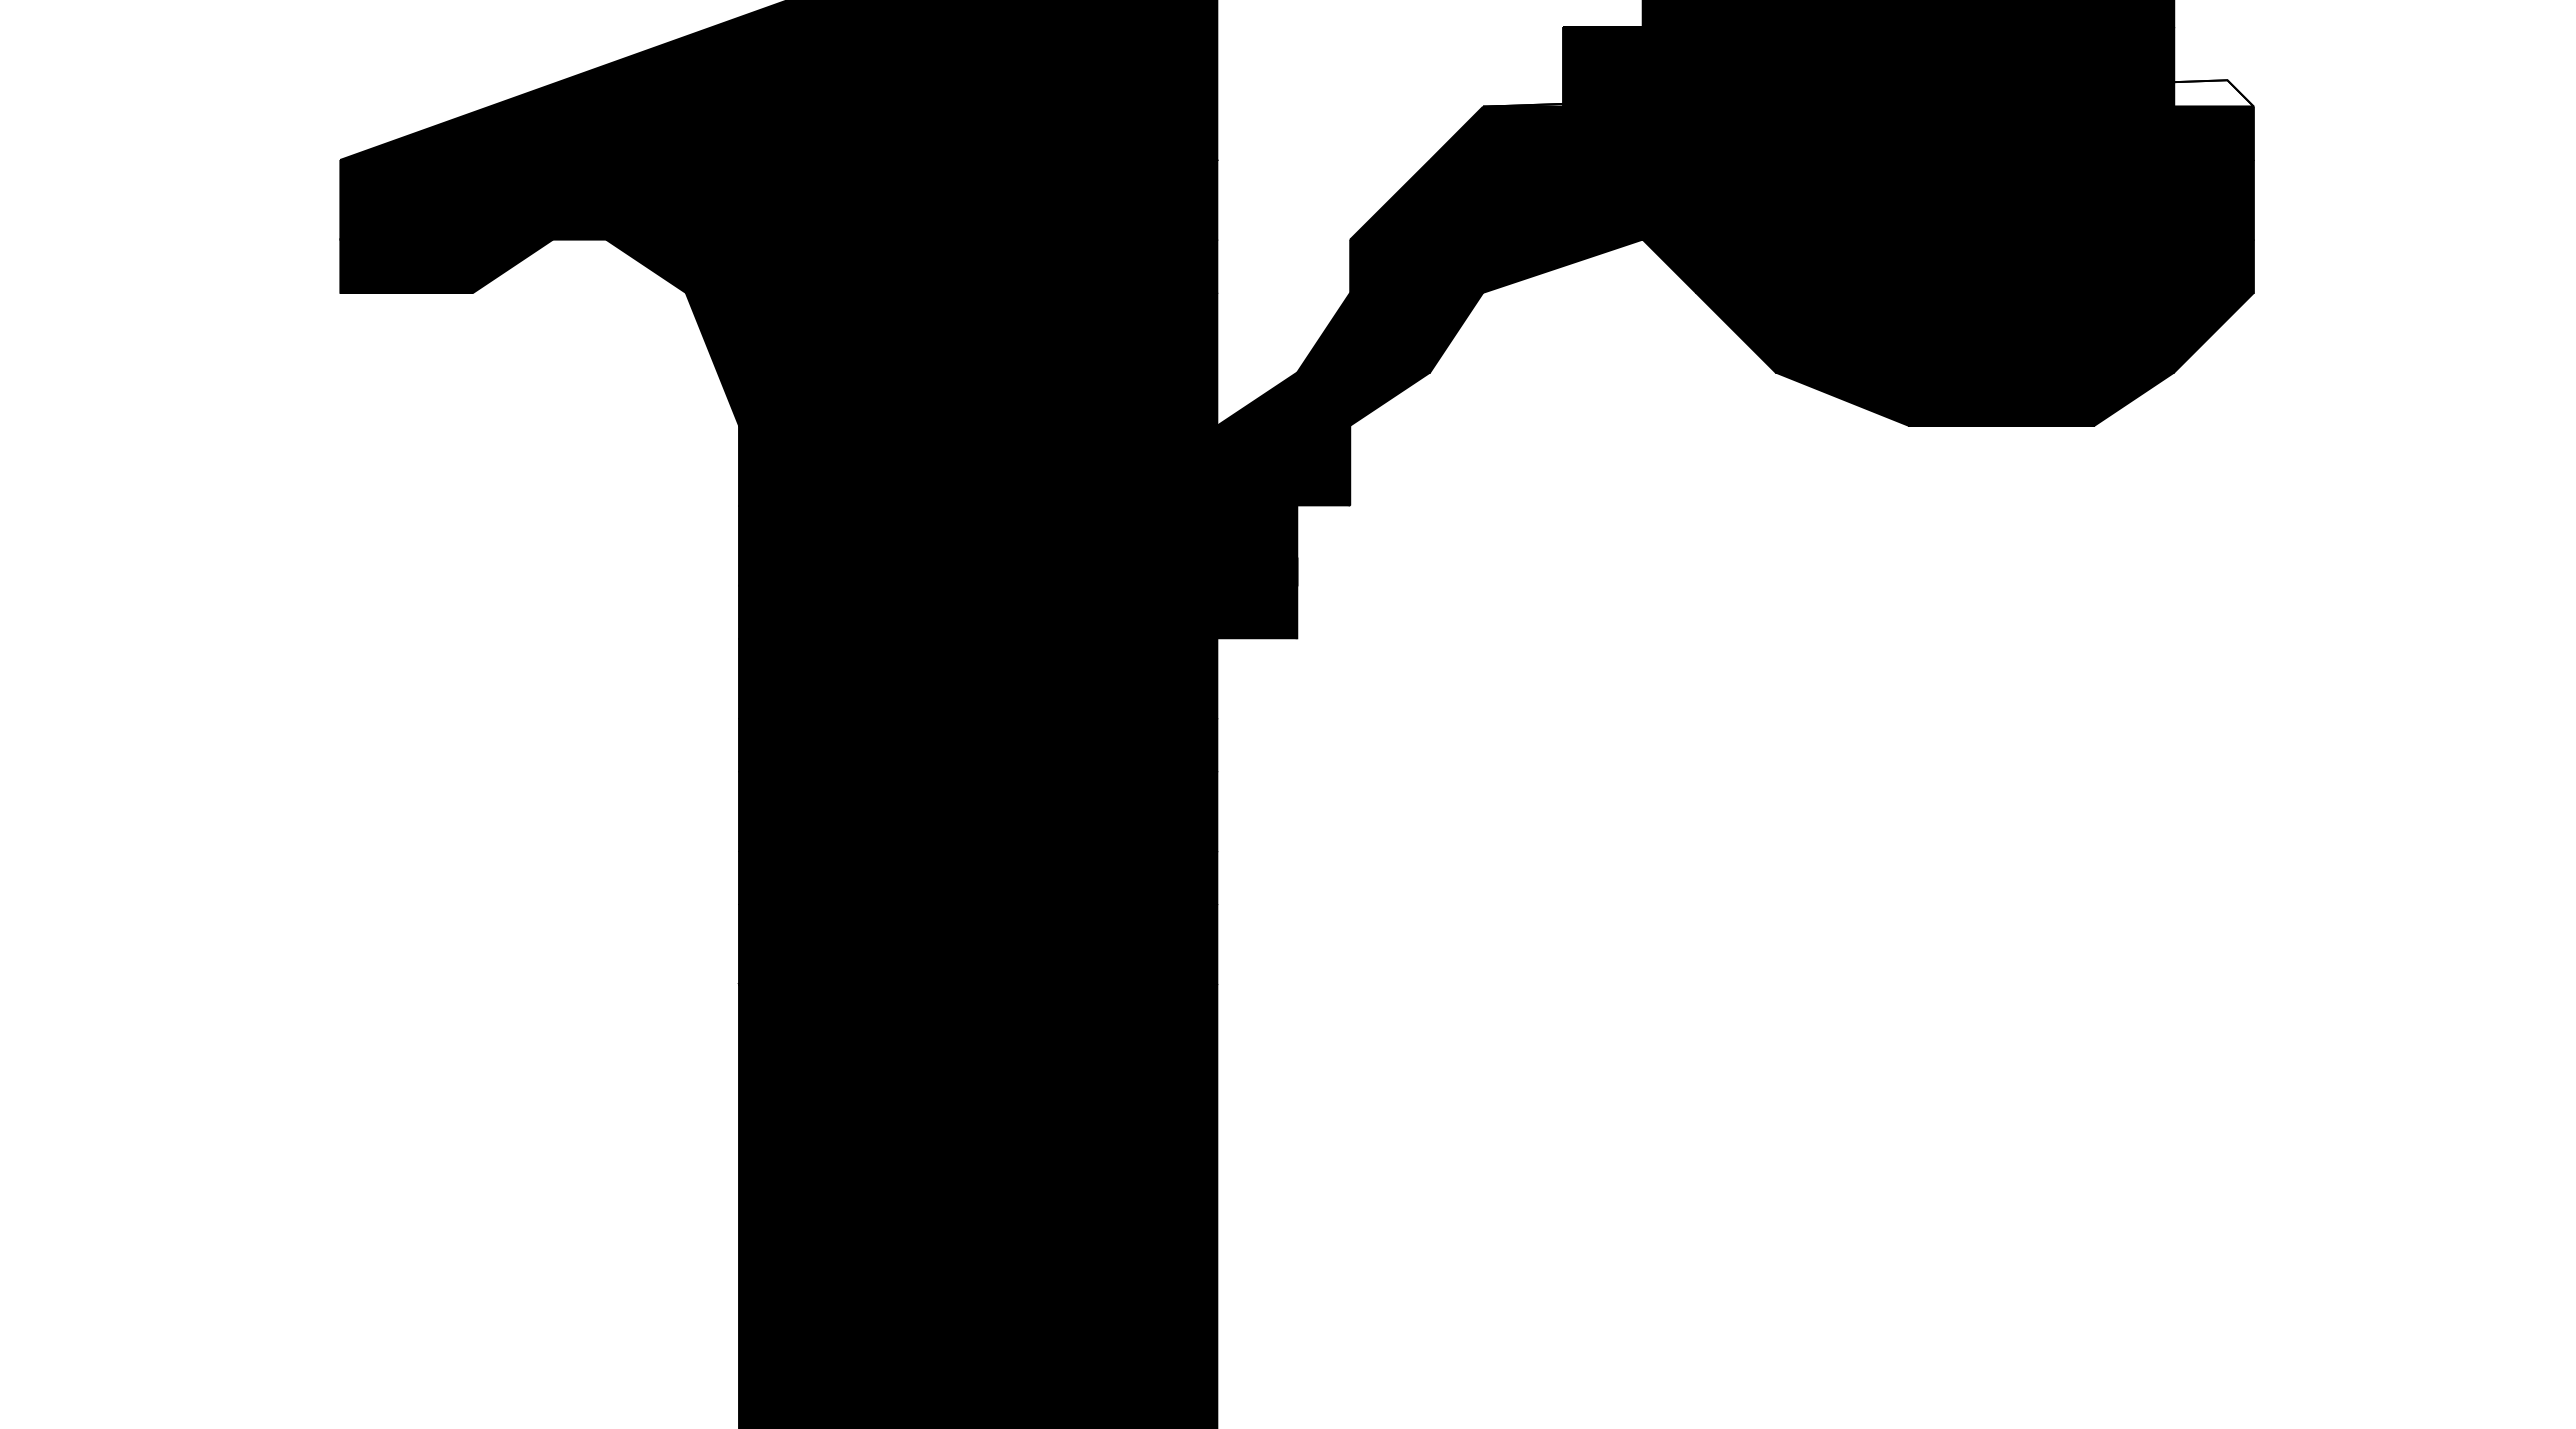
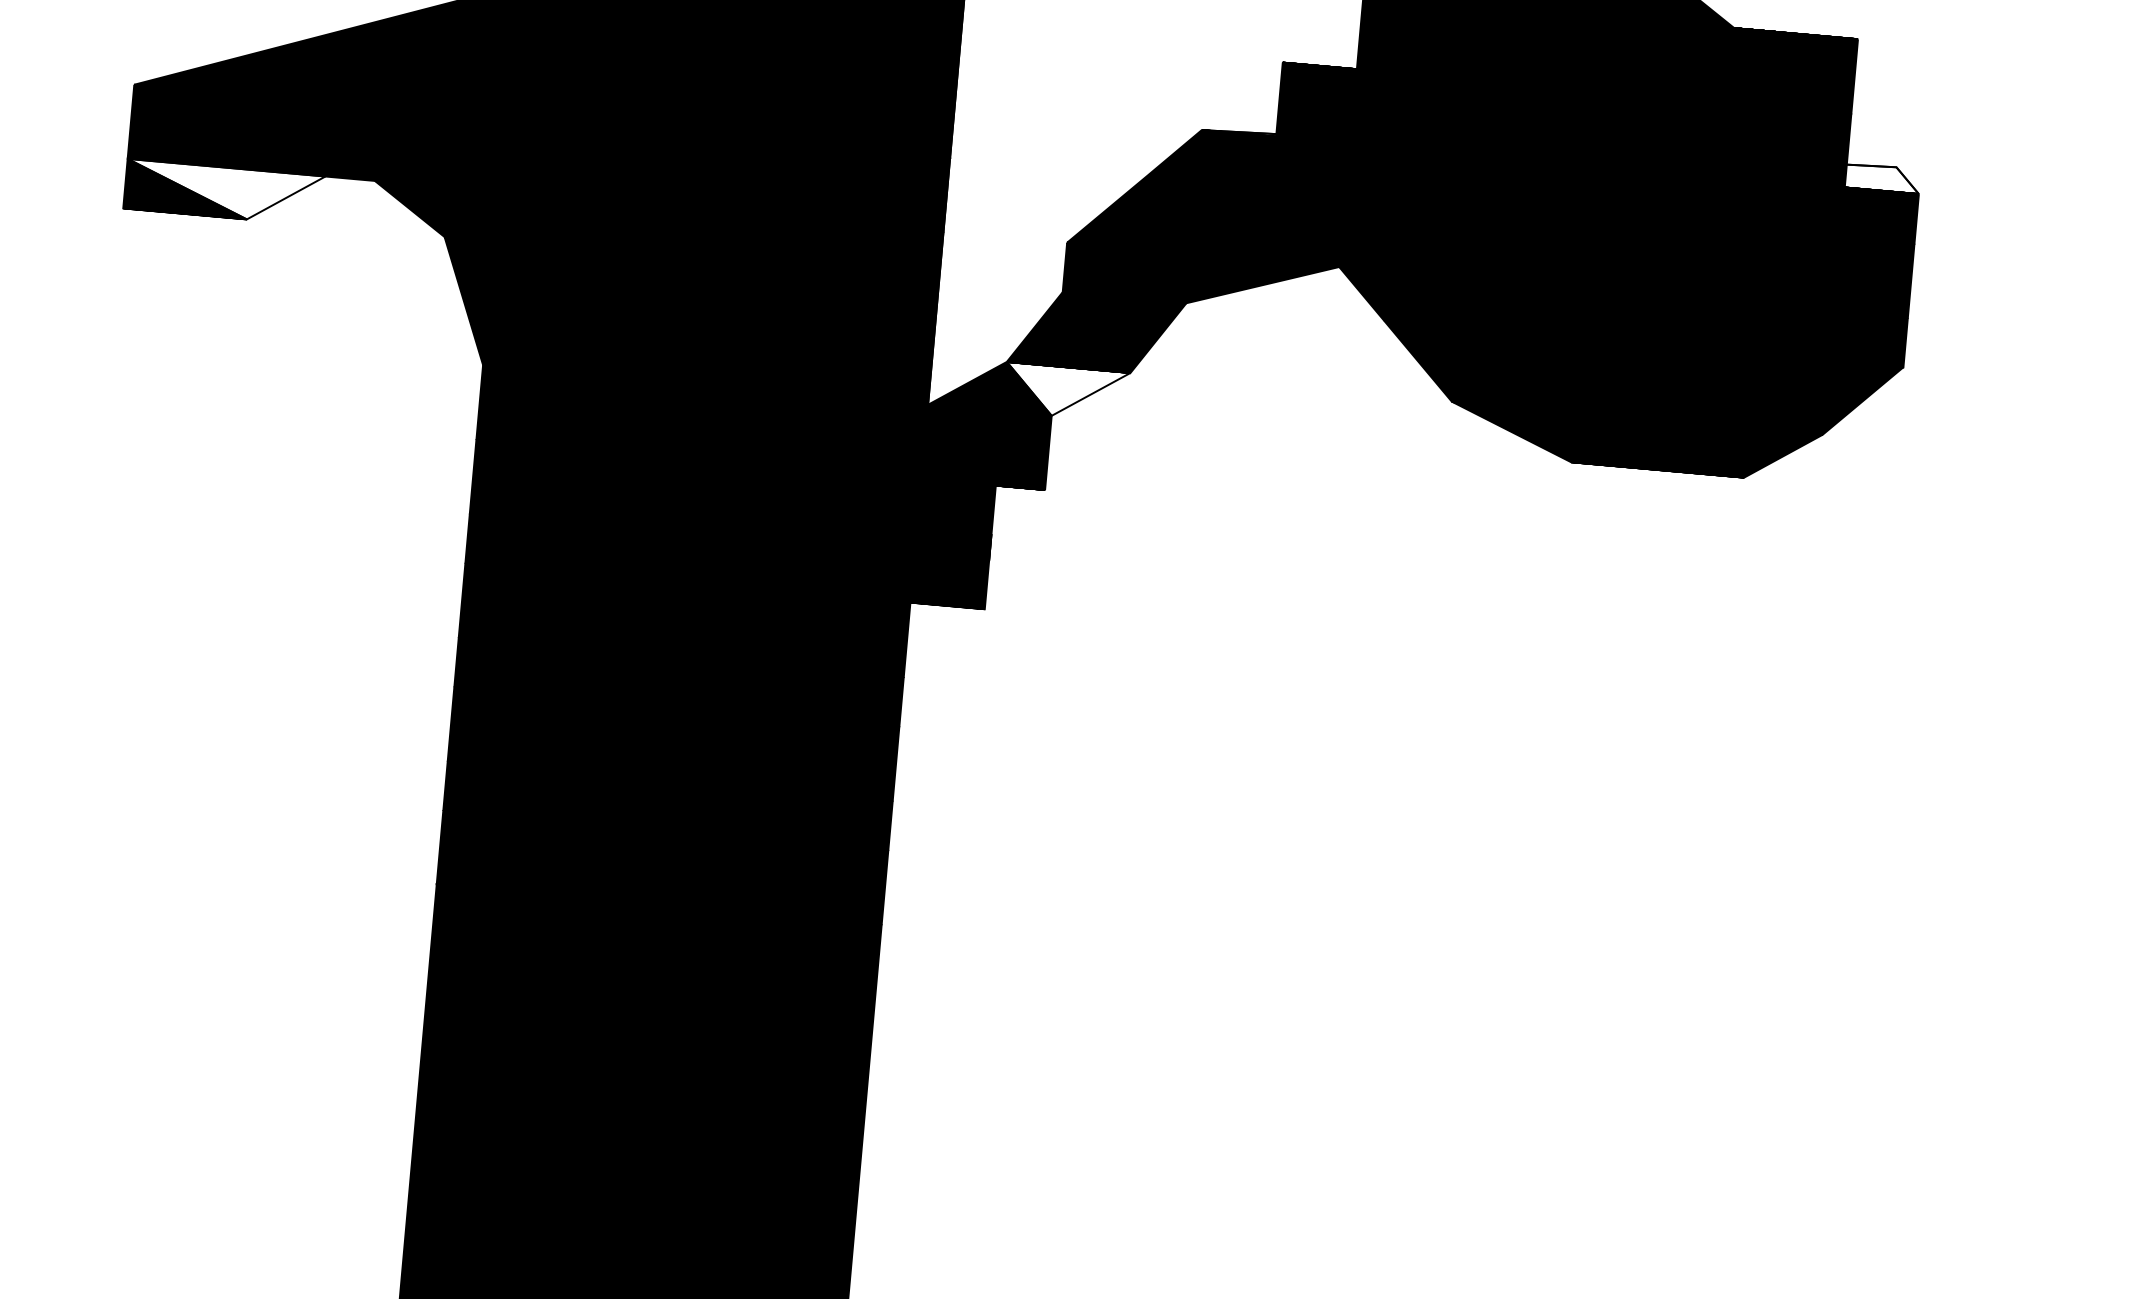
fill: (446, 265) -> (224, 191), removed
fill: (1363, 398) -> (1066, 391), removed

